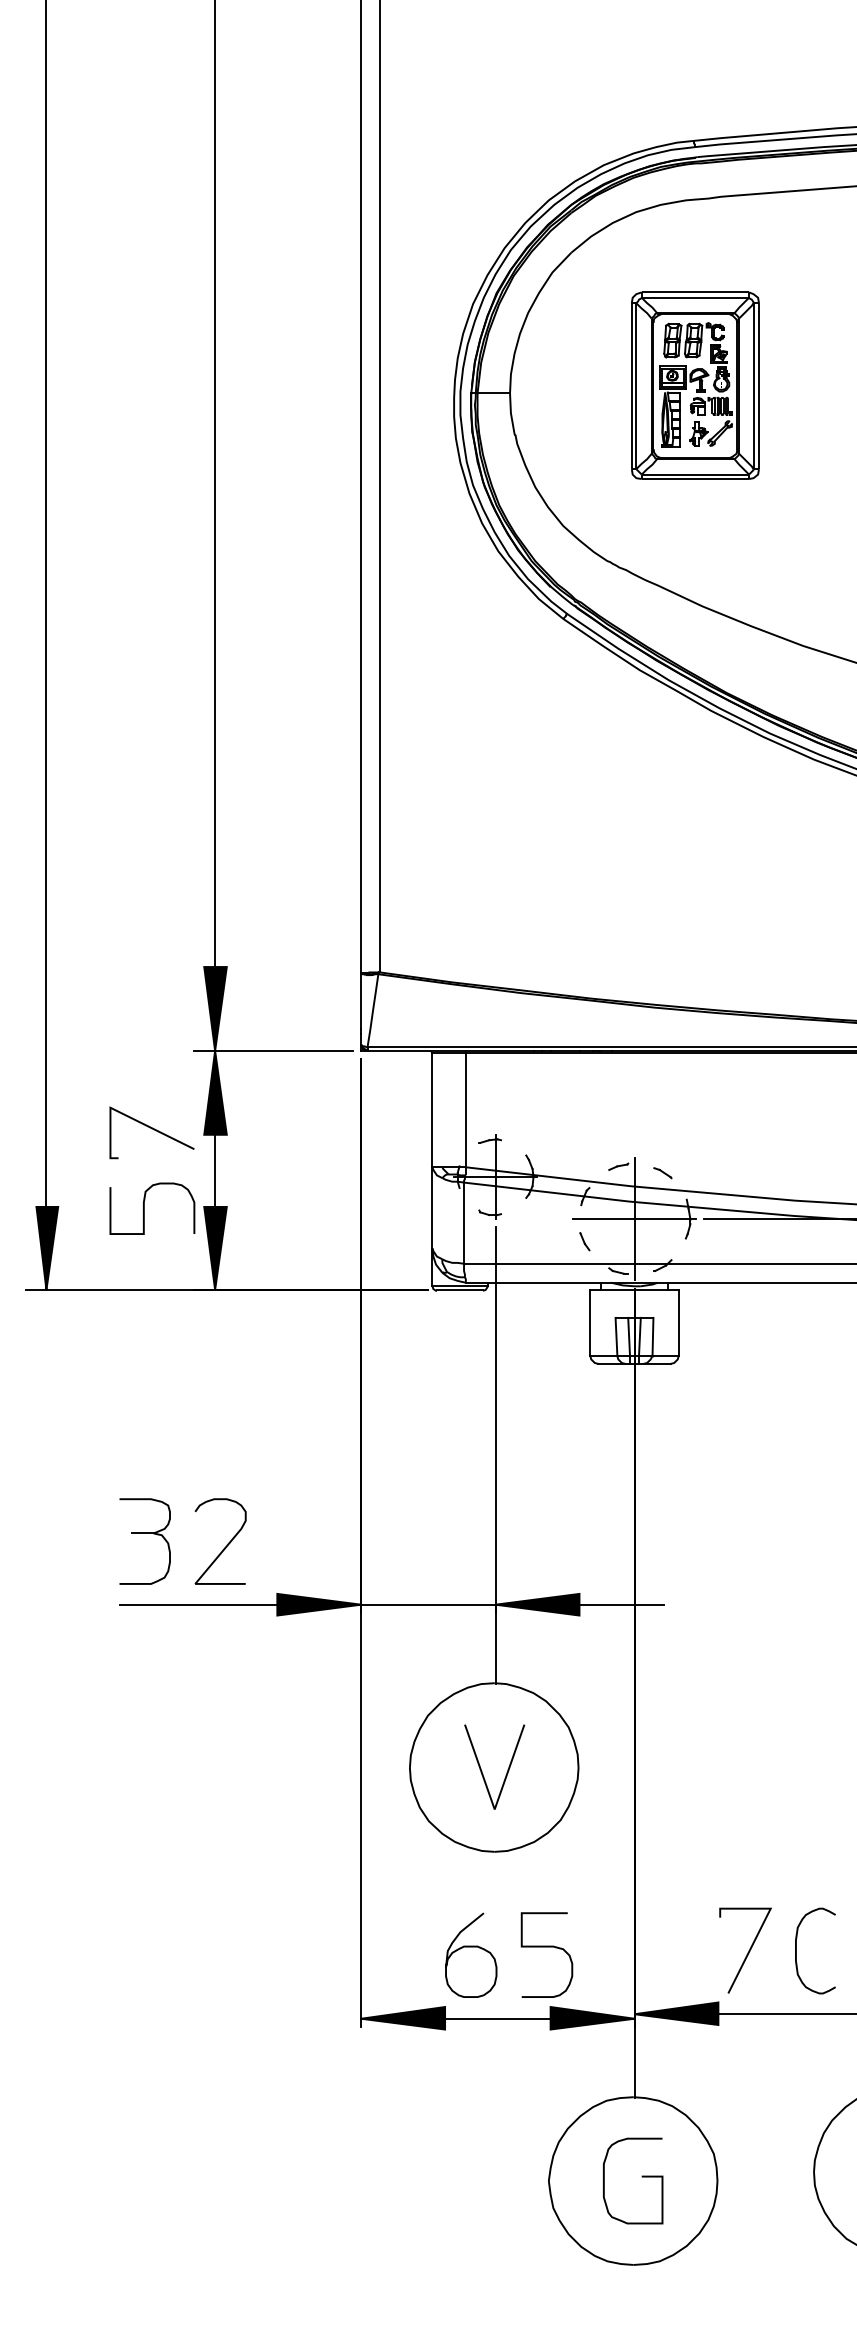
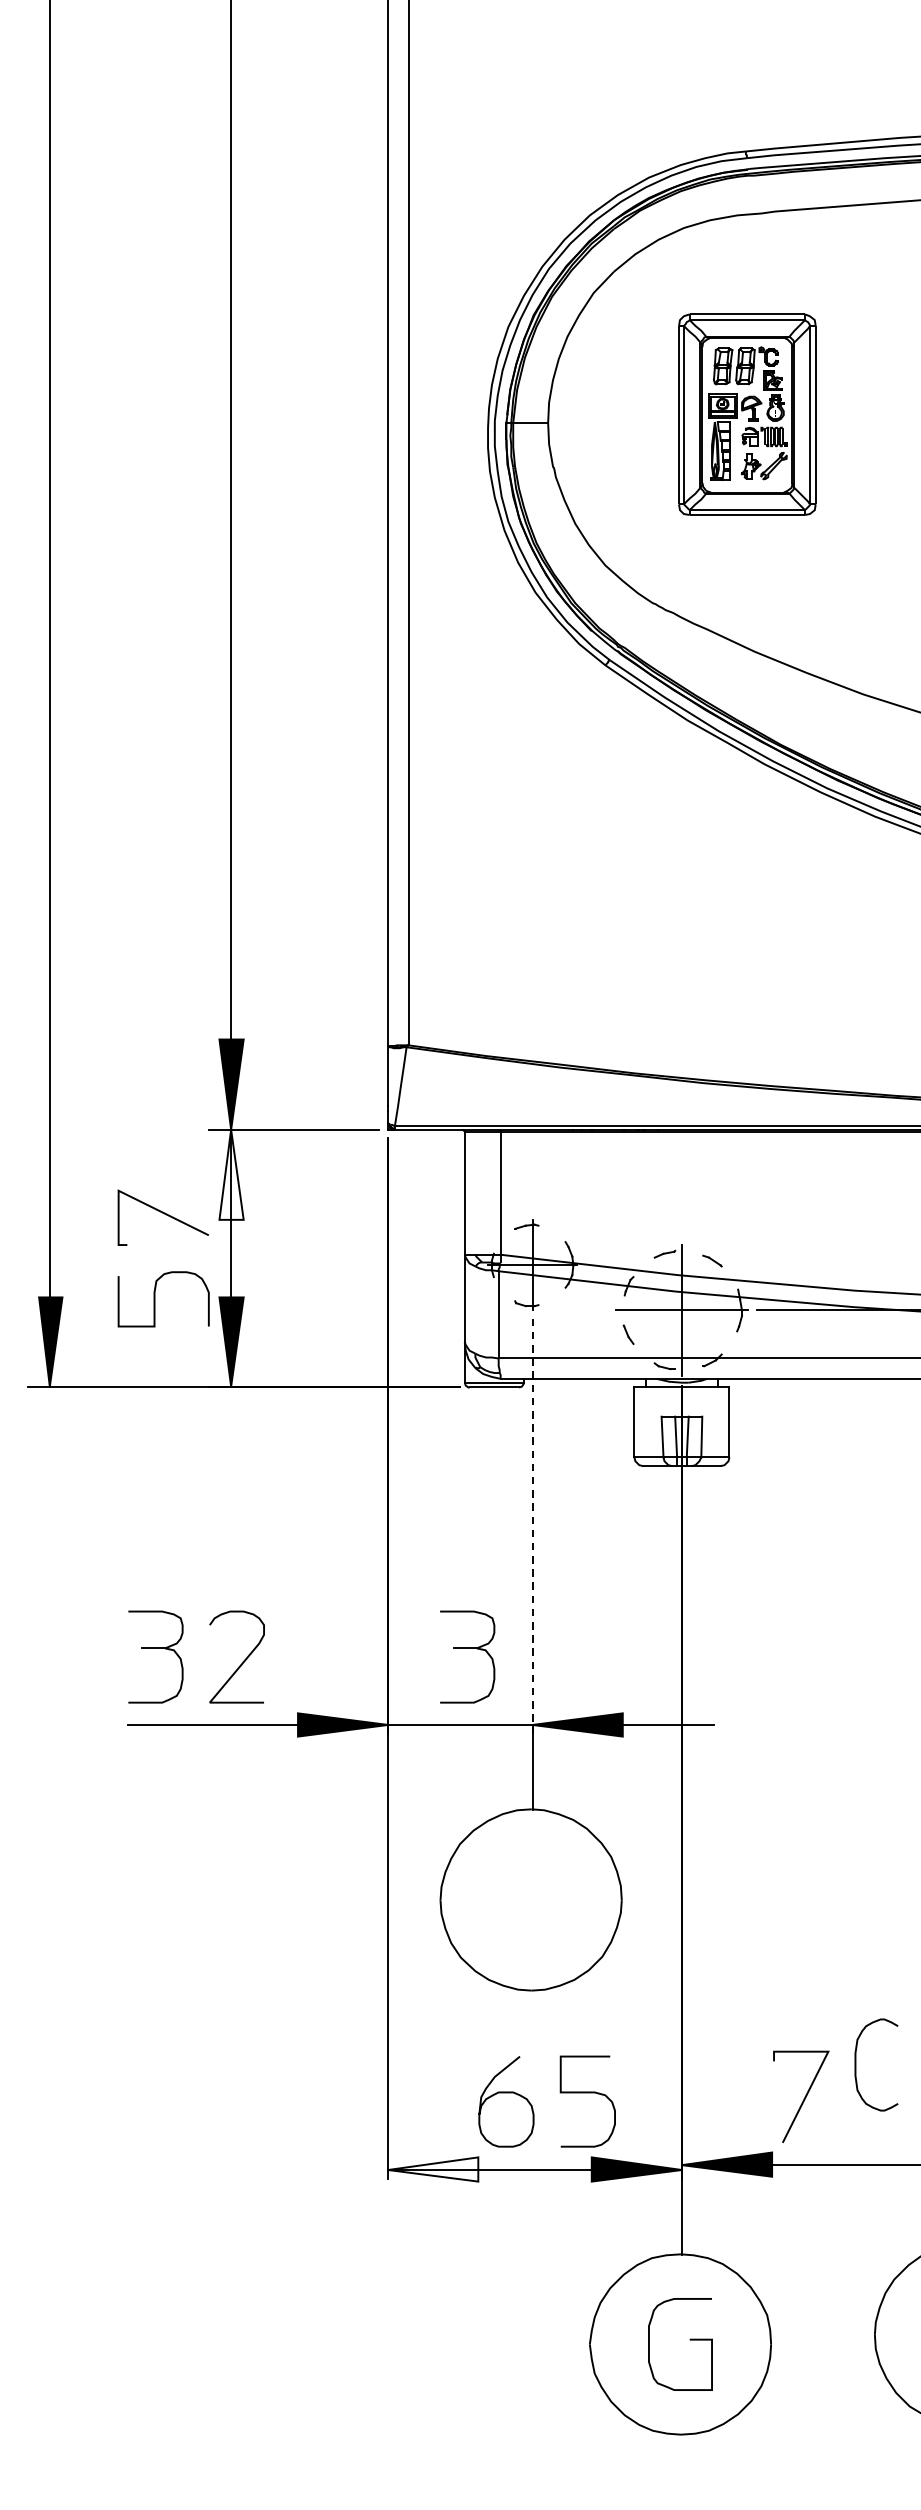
fill: (215, 1092) -> (231, 1174), removed
line: (495, 1420) -> (532, 1526), solid -> dashed
part: (434, 1533) -> (466, 1648), added
line: (482, 1771) -> (518, 1904), removed
curve: (796, 1950) -> (856, 2064), moved
fill: (403, 2018) -> (433, 2169), removed

